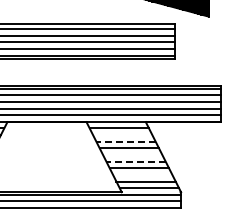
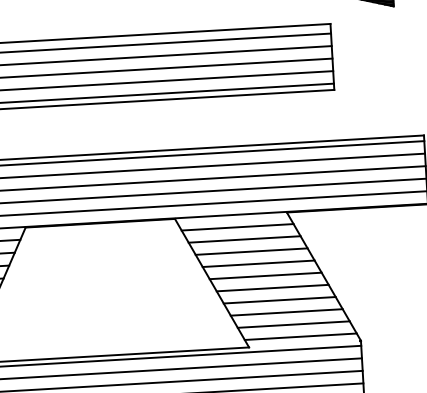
line: (122, 135) -> (244, 240), added
line: (126, 141) -> (252, 251), dashed -> solid
line: (132, 154) -> (265, 275), added
line: (136, 161) -> (273, 287), dashed -> solid
line: (142, 174) -> (286, 311), added

